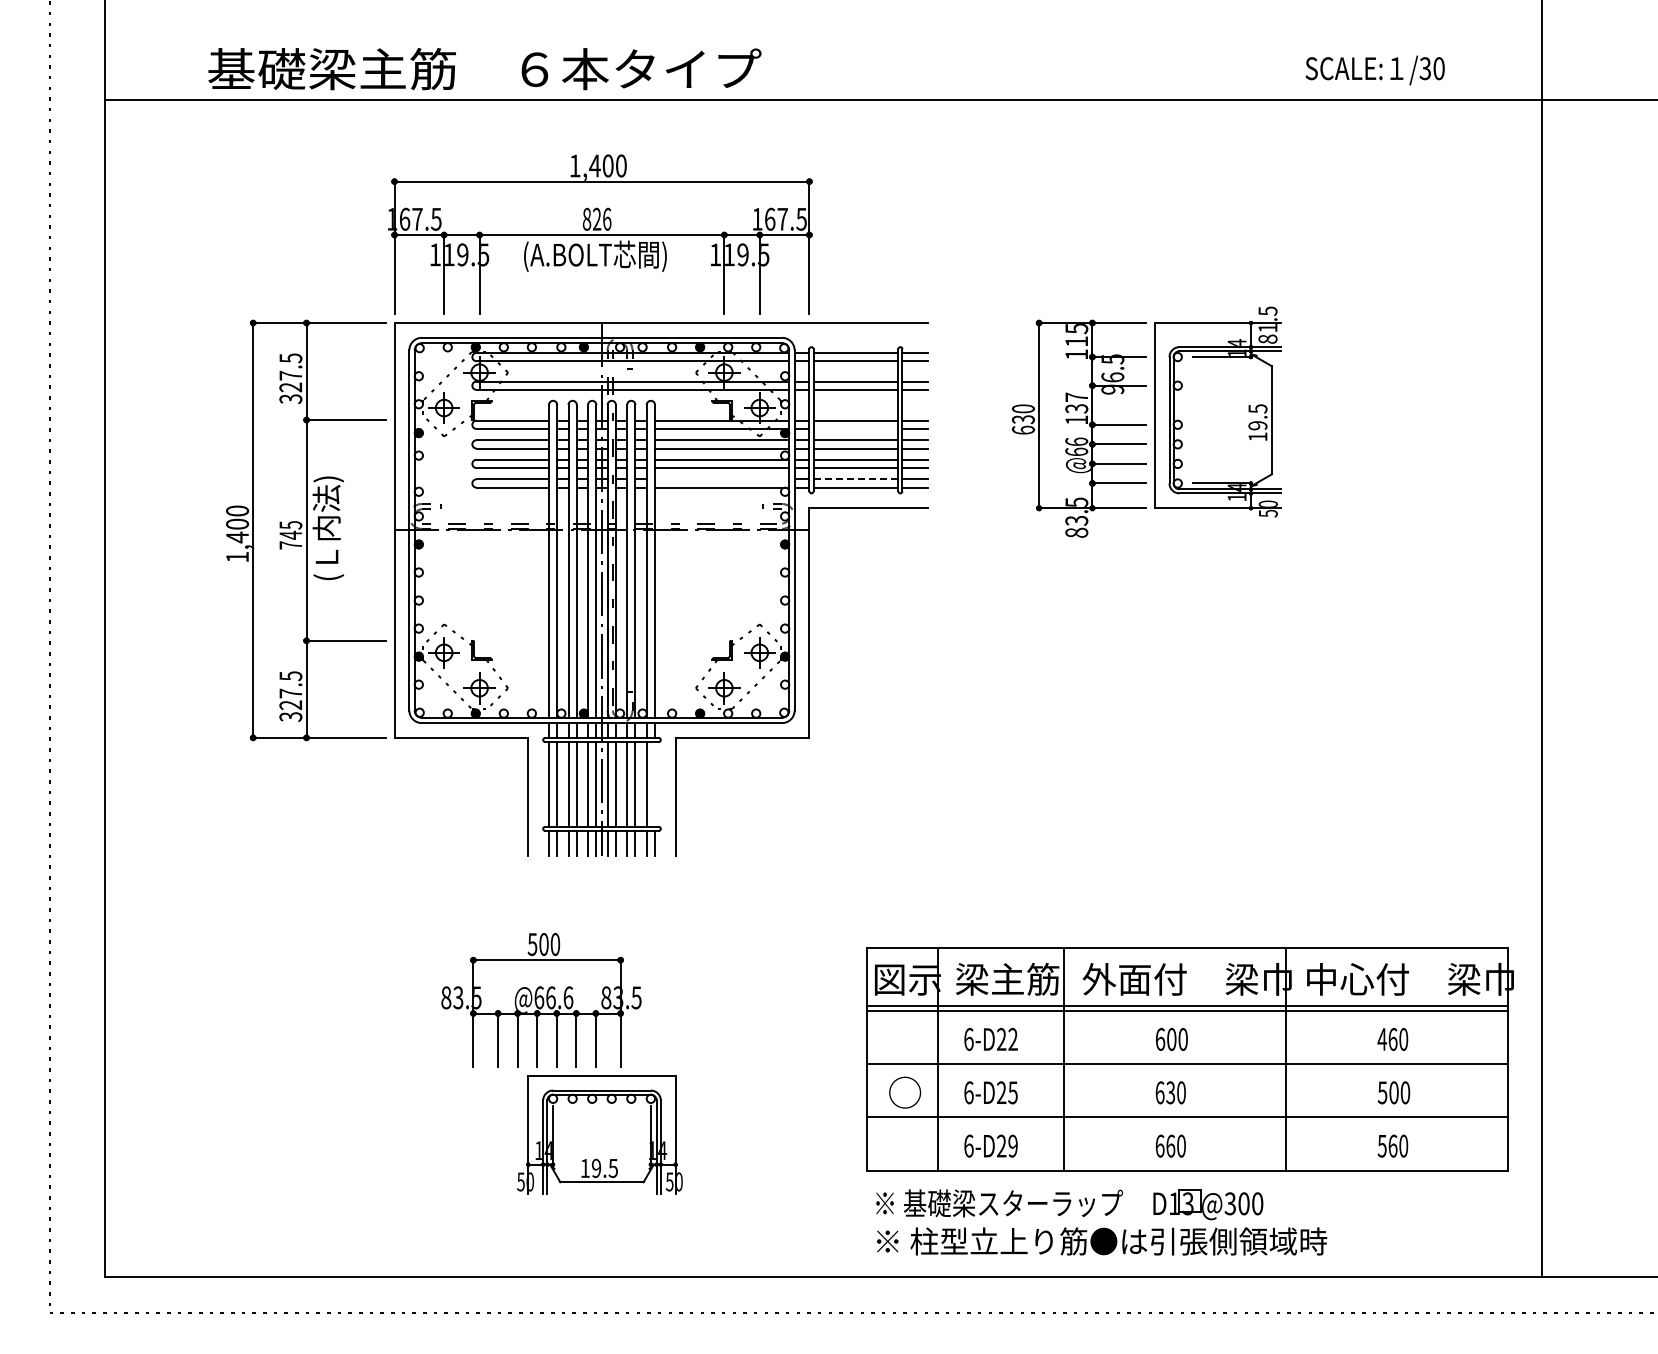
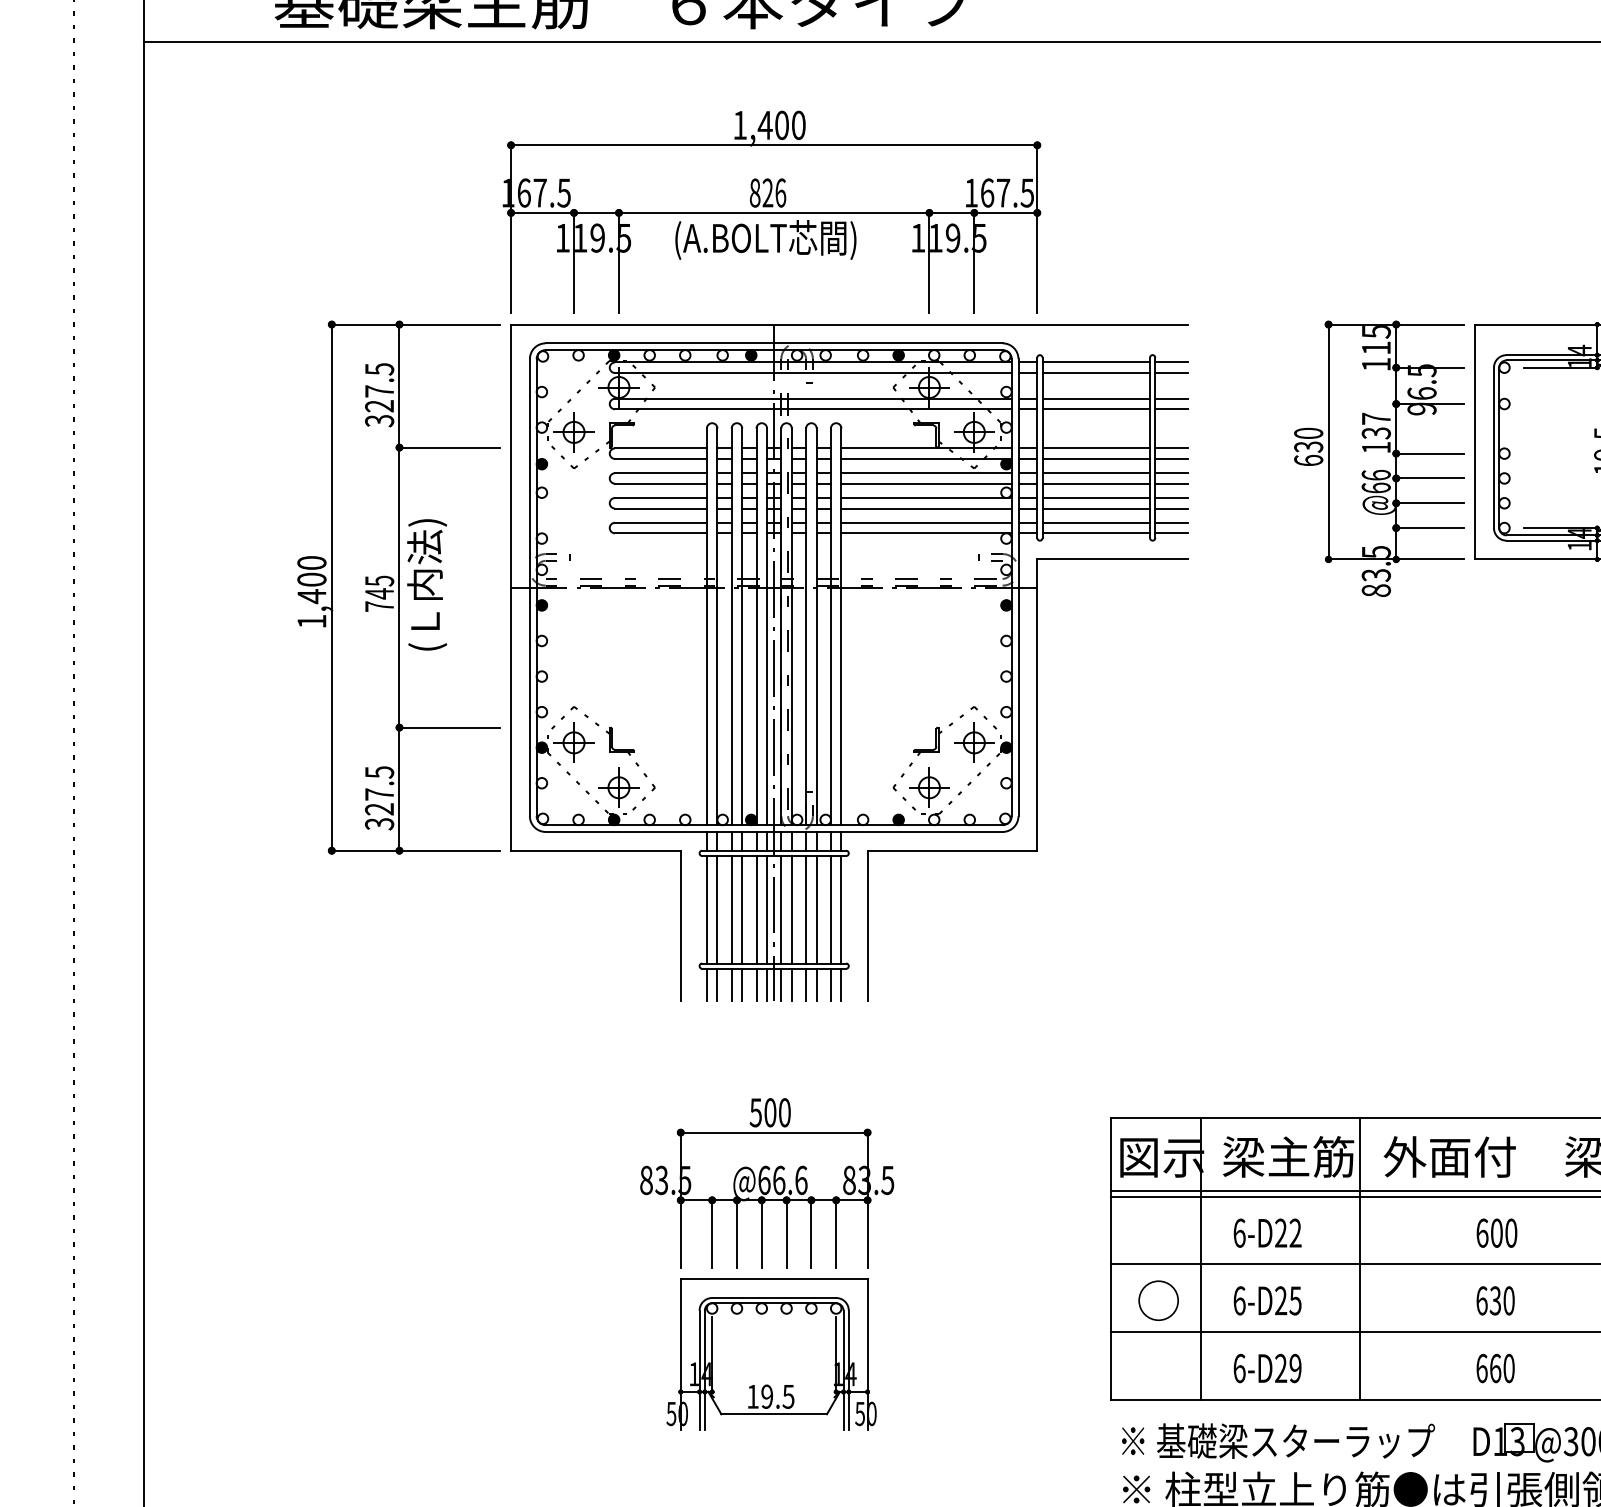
line: (855, 428) -> (1095, 458), added
line: (722, 479) -> (927, 523), added
line: (855, 479) -> (1095, 523), dashed -> solid
line: (655, 784) -> (842, 909), added
part: (541, 1000) -> (767, 1183), moved

